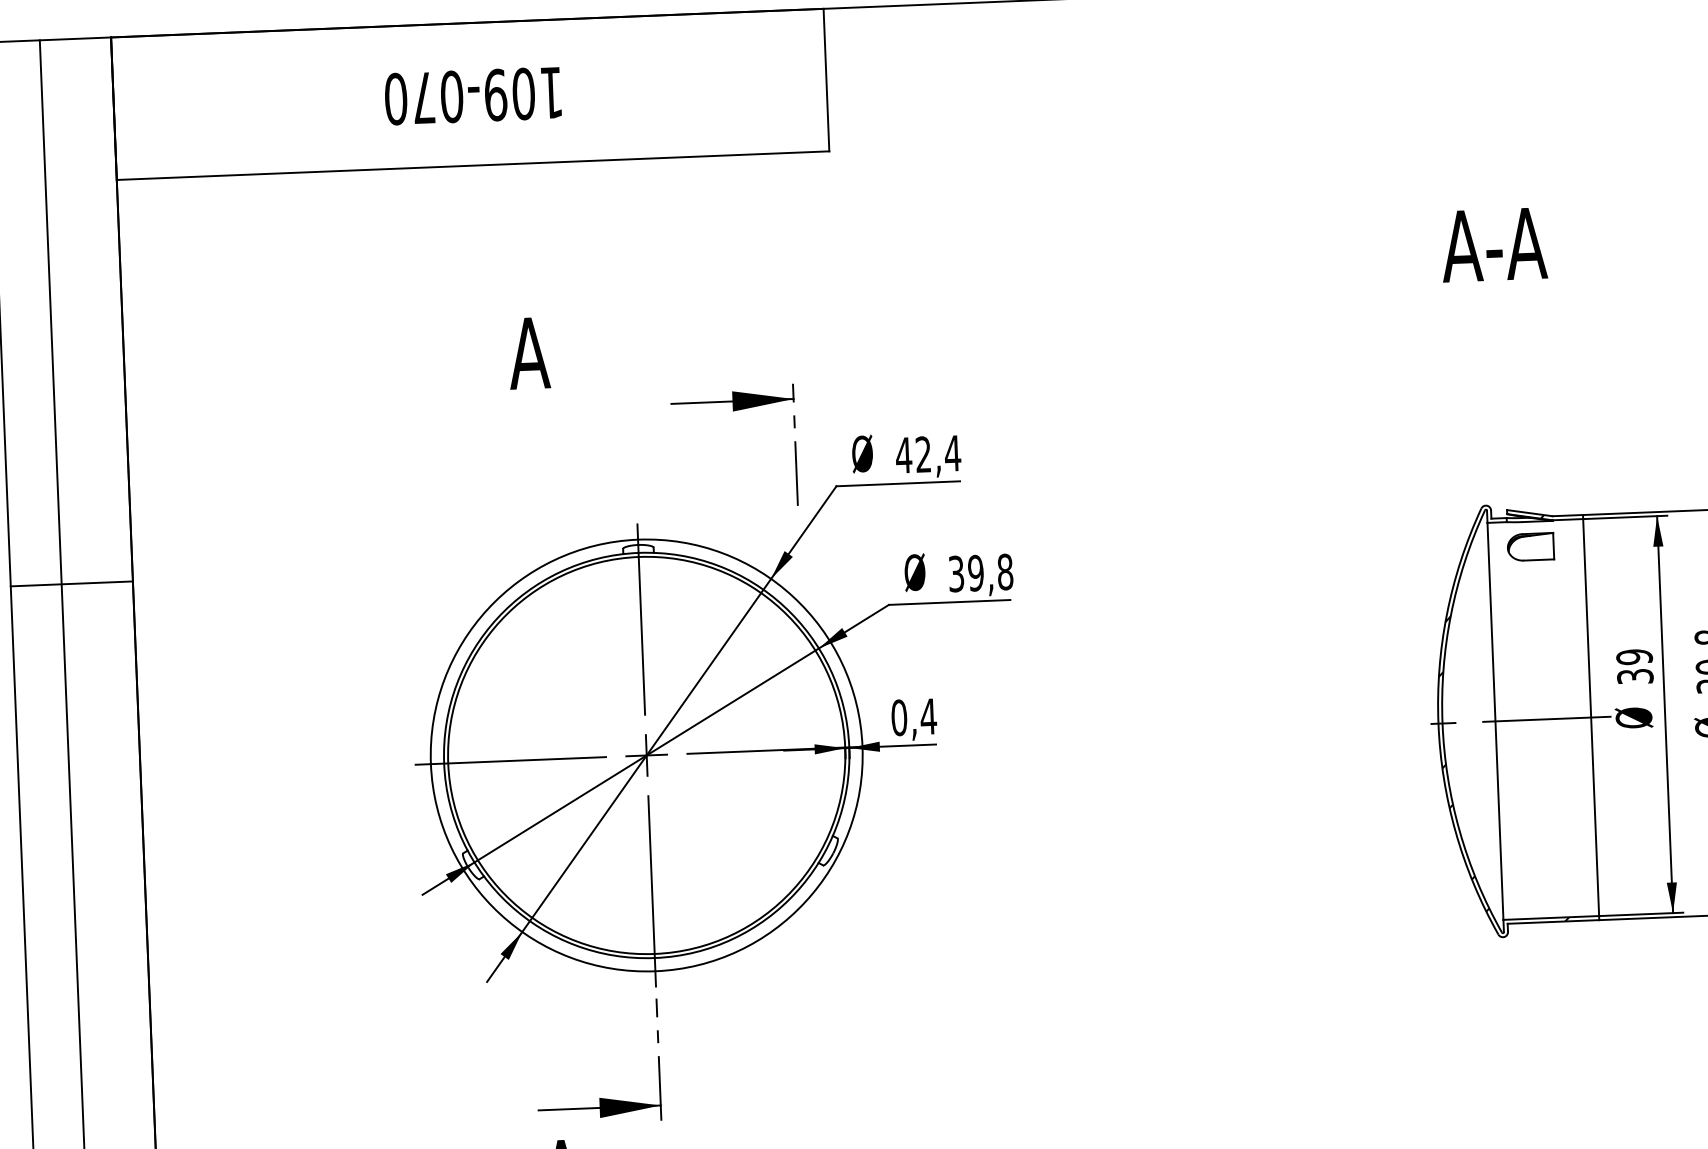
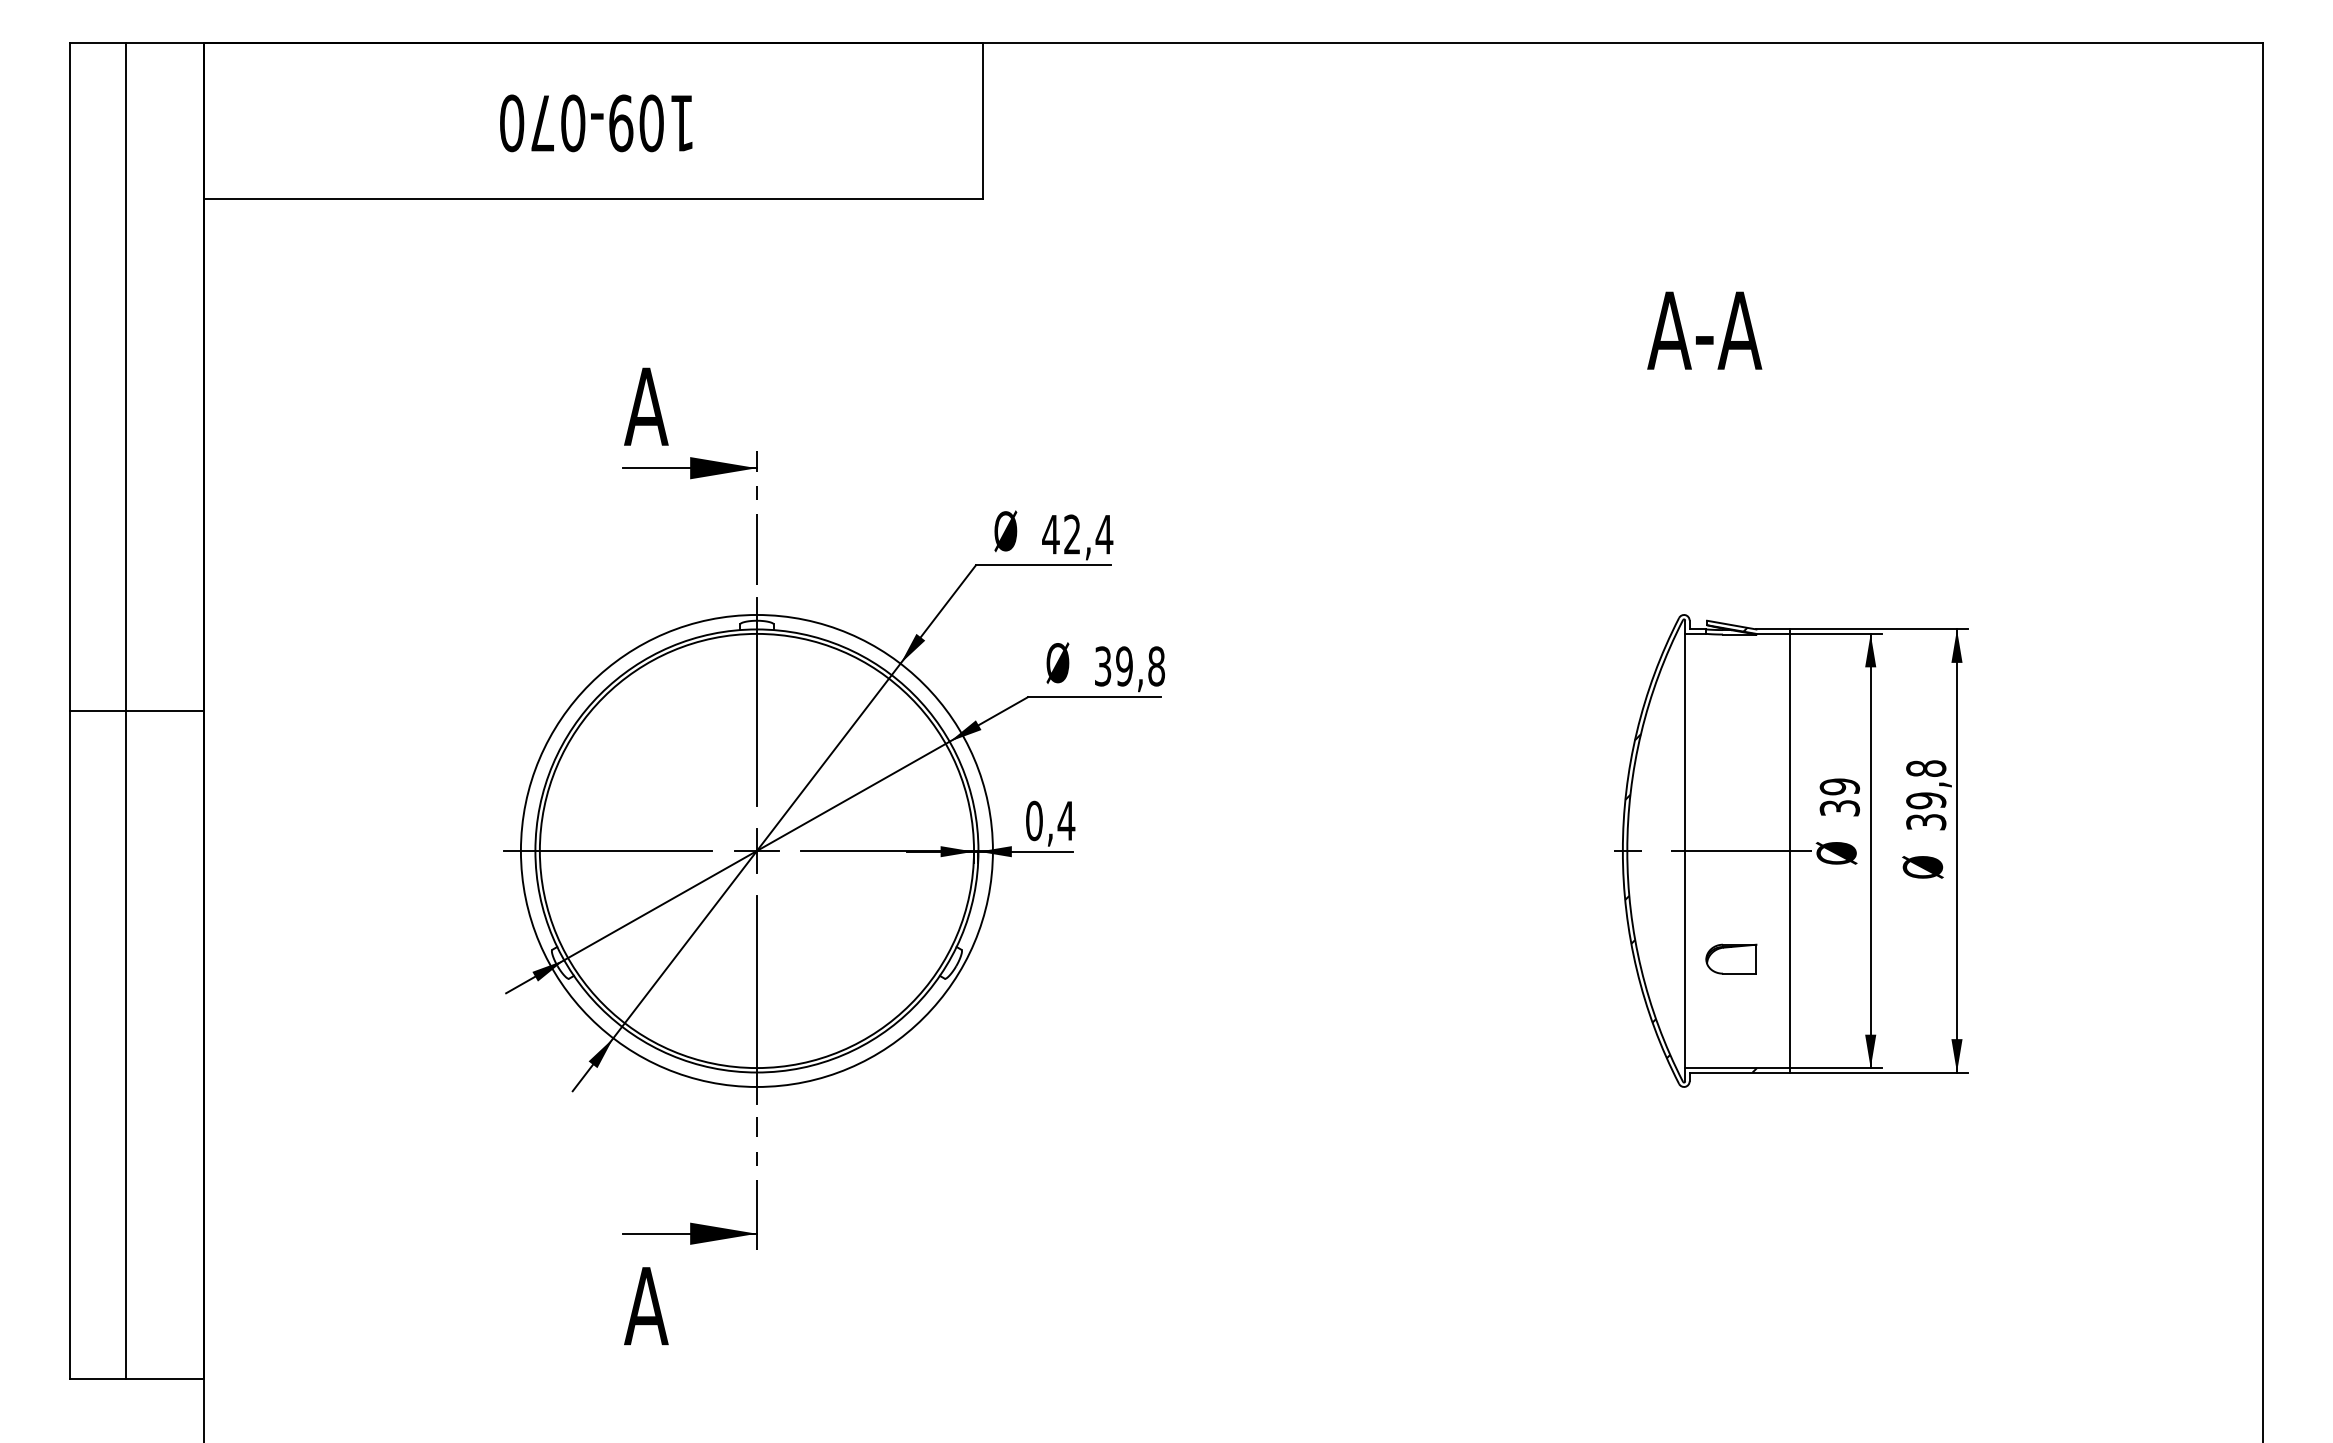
part: (733, 411) -> (690, 479), moved
part: (1530, 546) -> (1731, 958), moved
line: (71, 583) -> (136, 711), moved

